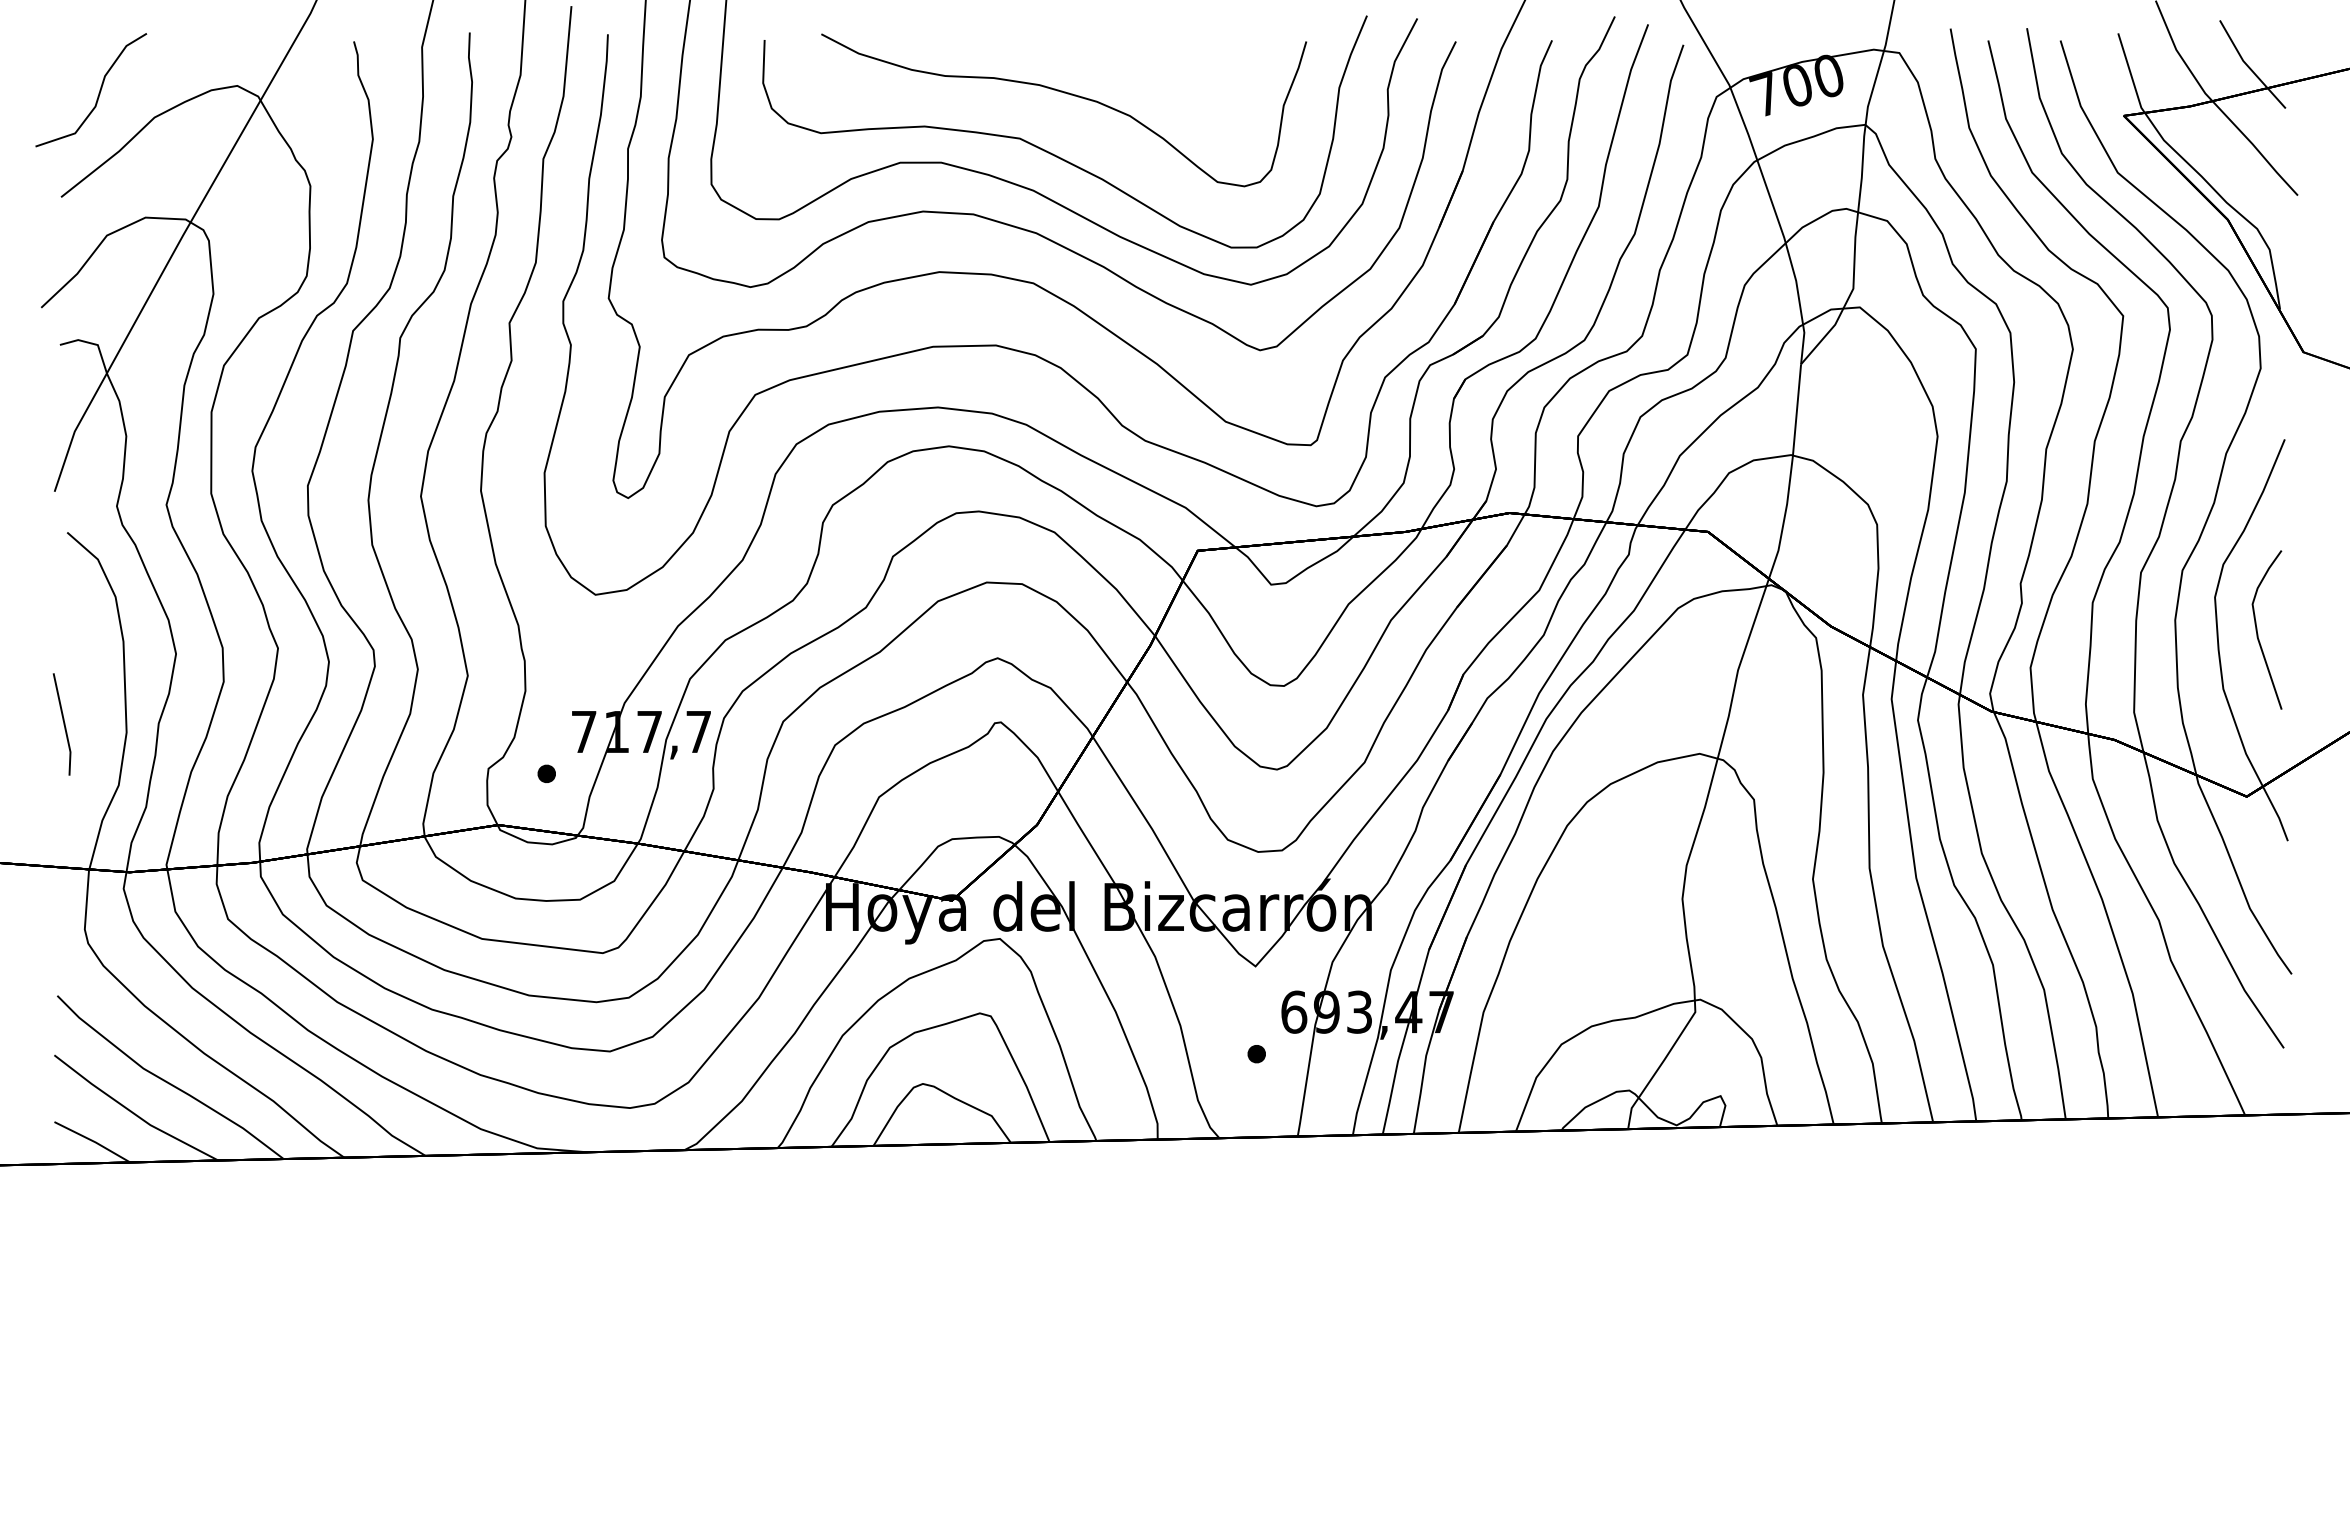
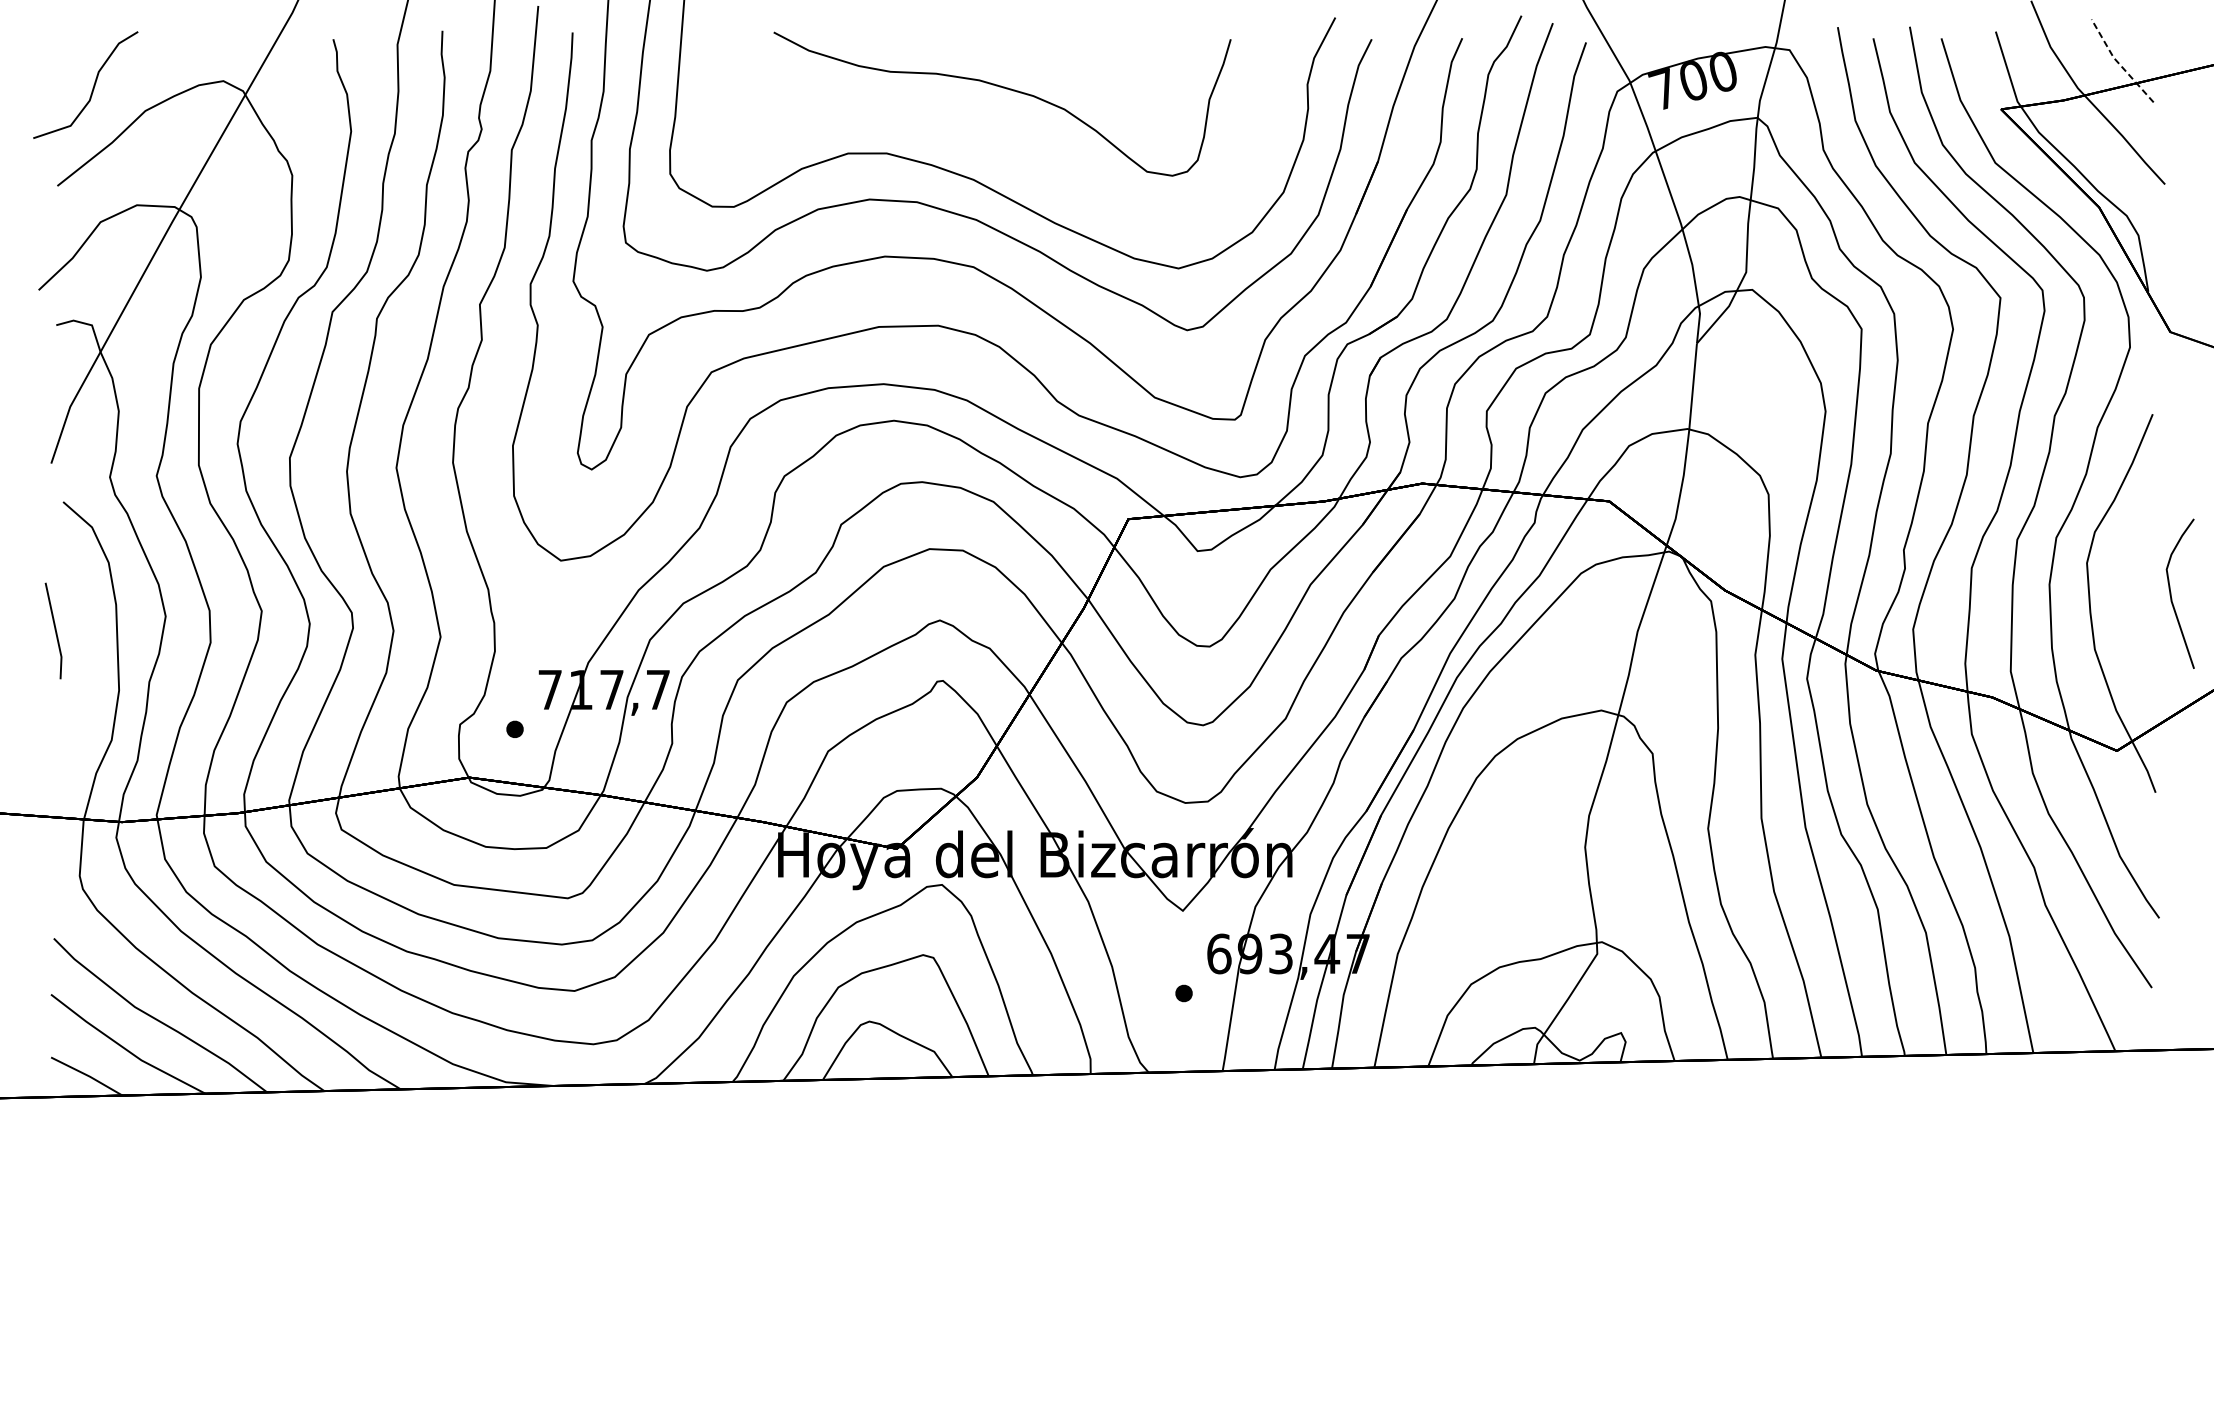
line: (2248, 66) -> (2118, 62), solid -> dashed
curve: (1053, 153) -> (992, 144), removed
curve: (2258, 633) -> (2172, 597), moved
line: (63, 724) -> (54, 631), moved

